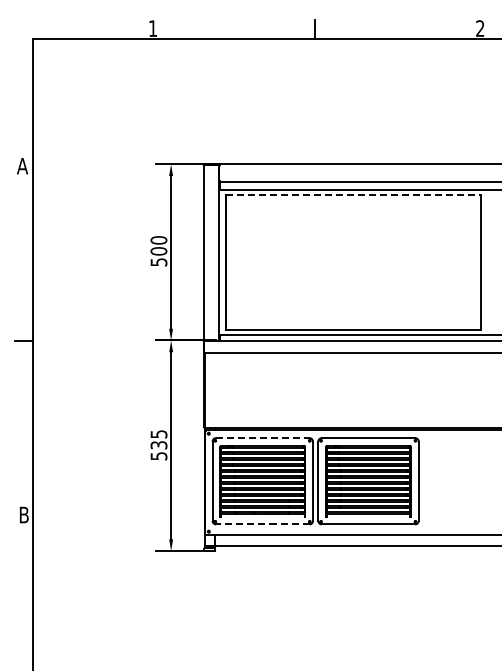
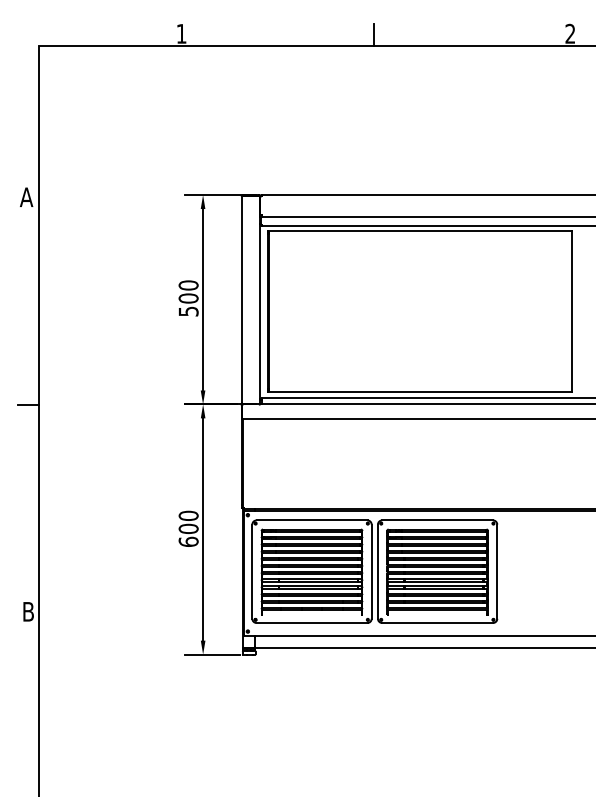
line: (353, 194) -> (419, 230), dashed -> solid
line: (262, 438) -> (311, 520), dashed -> solid
text: (158, 445) -> (188, 529), 535 -> 600
line: (262, 524) -> (311, 623), dashed -> solid

